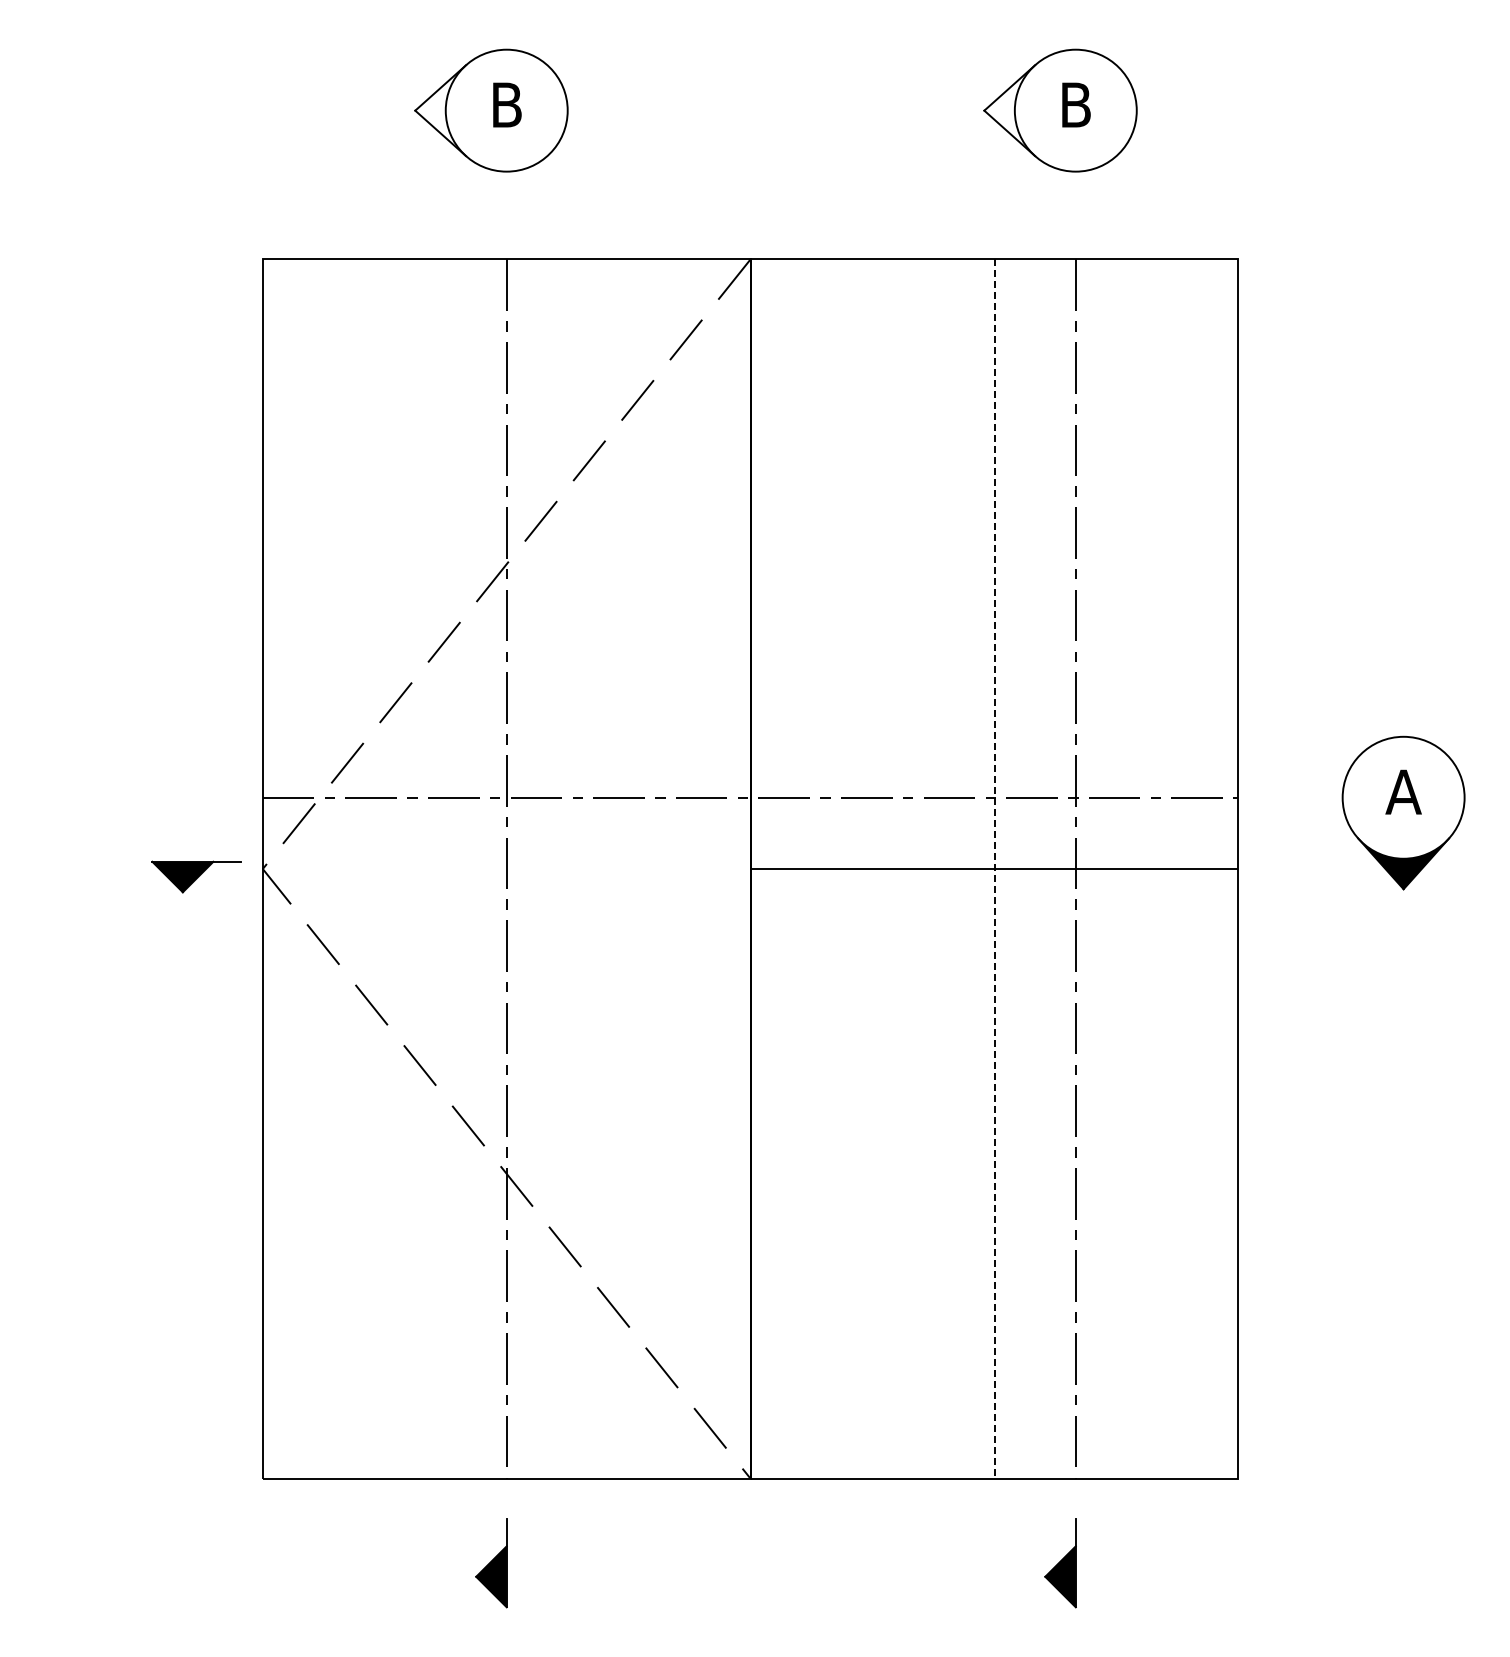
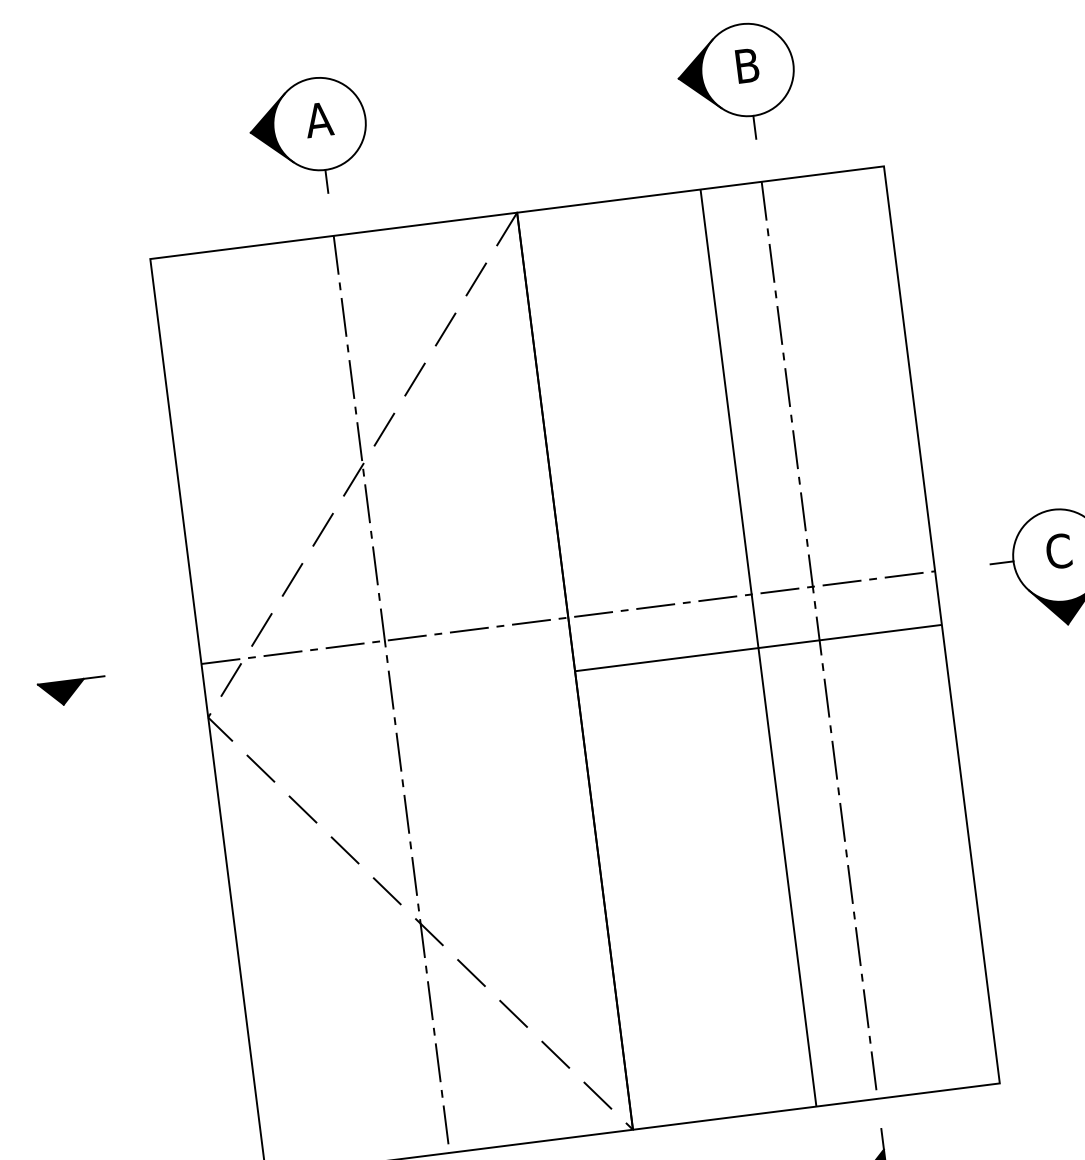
text: (506, 104) -> (318, 119), B -> A
fill: (440, 110) -> (269, 130), added
fill: (1009, 110) -> (697, 76), added
line: (506, 186) -> (326, 181), added
line: (1075, 186) -> (754, 127), added
text: (1403, 792) -> (1058, 551), A -> C
line: (1327, 797) -> (1002, 562), added
line: (994, 869) -> (758, 648), dashed -> solid
part: (196, 876) -> (72, 691), moved

